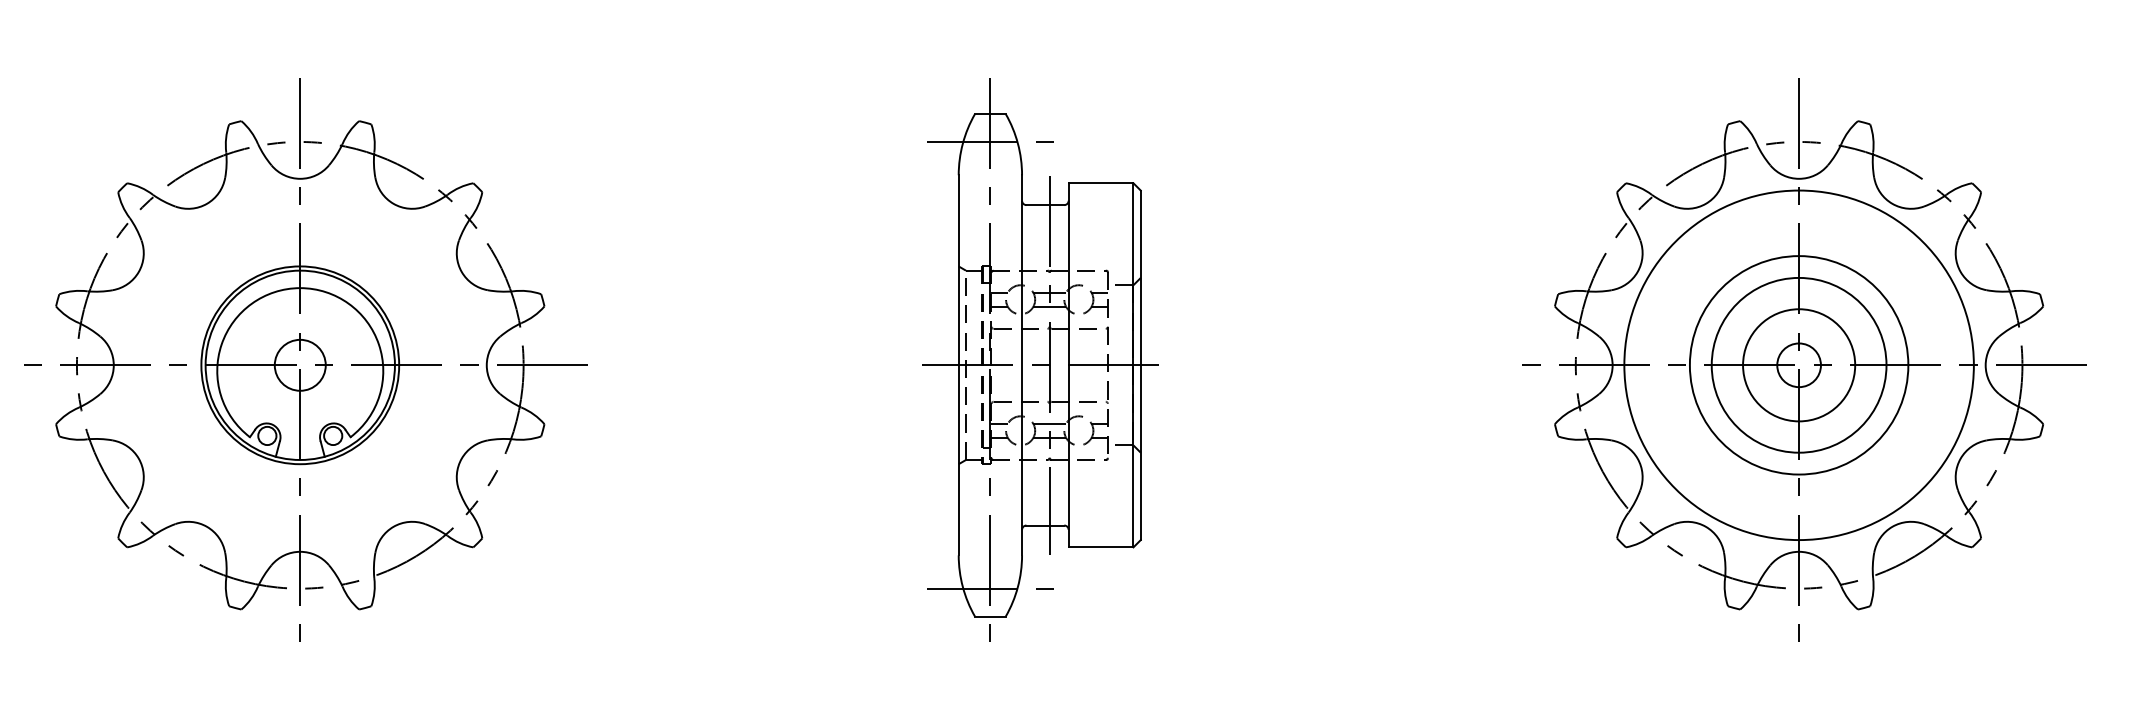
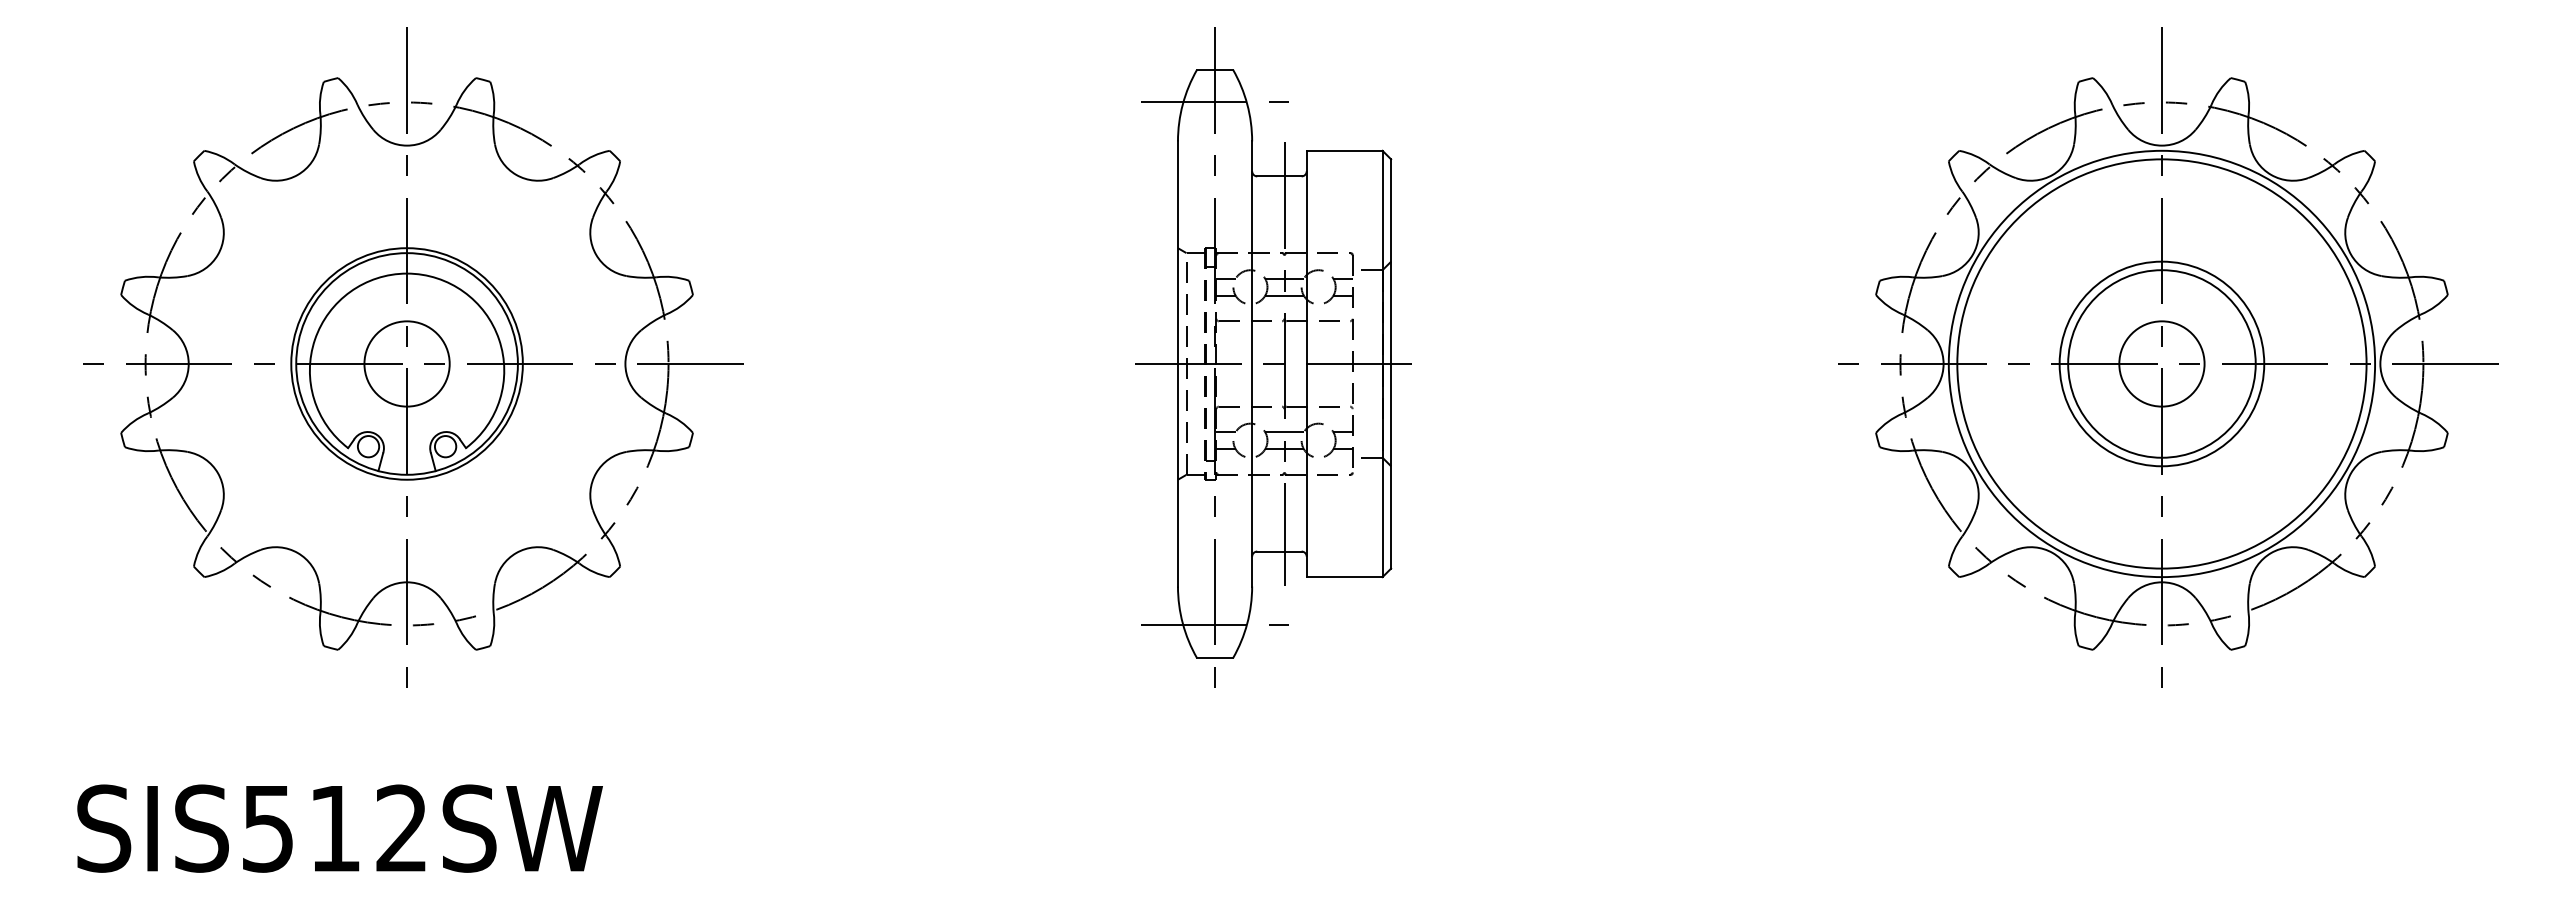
circle: (299, 364) -> (406, 363), size x1.43
circle: (1798, 364) -> (2161, 363), size x1.43
circle: (1798, 364) -> (2161, 363), size x1.67
circle: (1798, 364) -> (2161, 363), size x1.67

